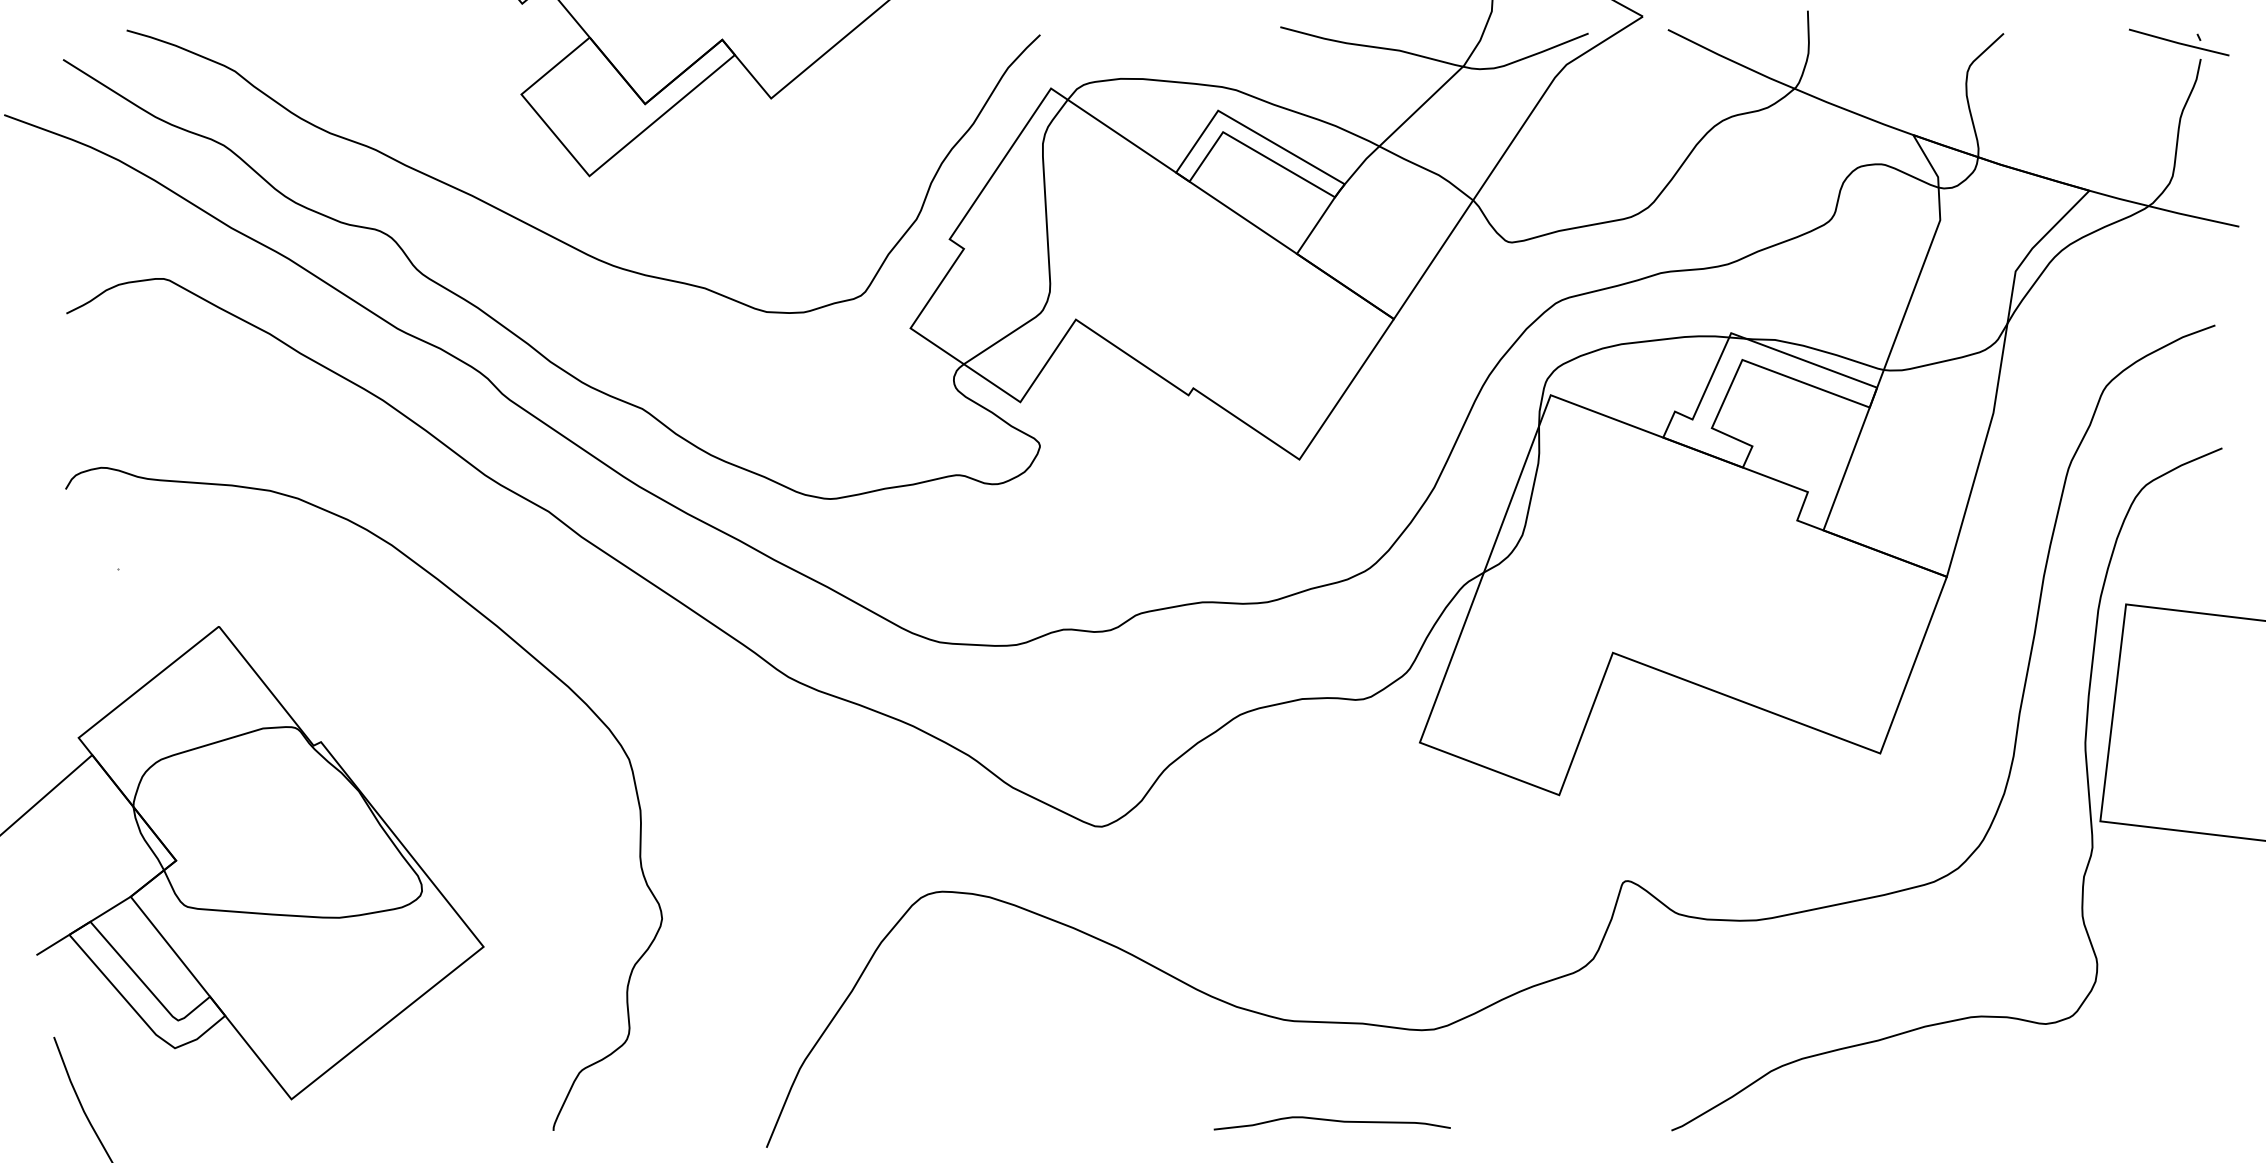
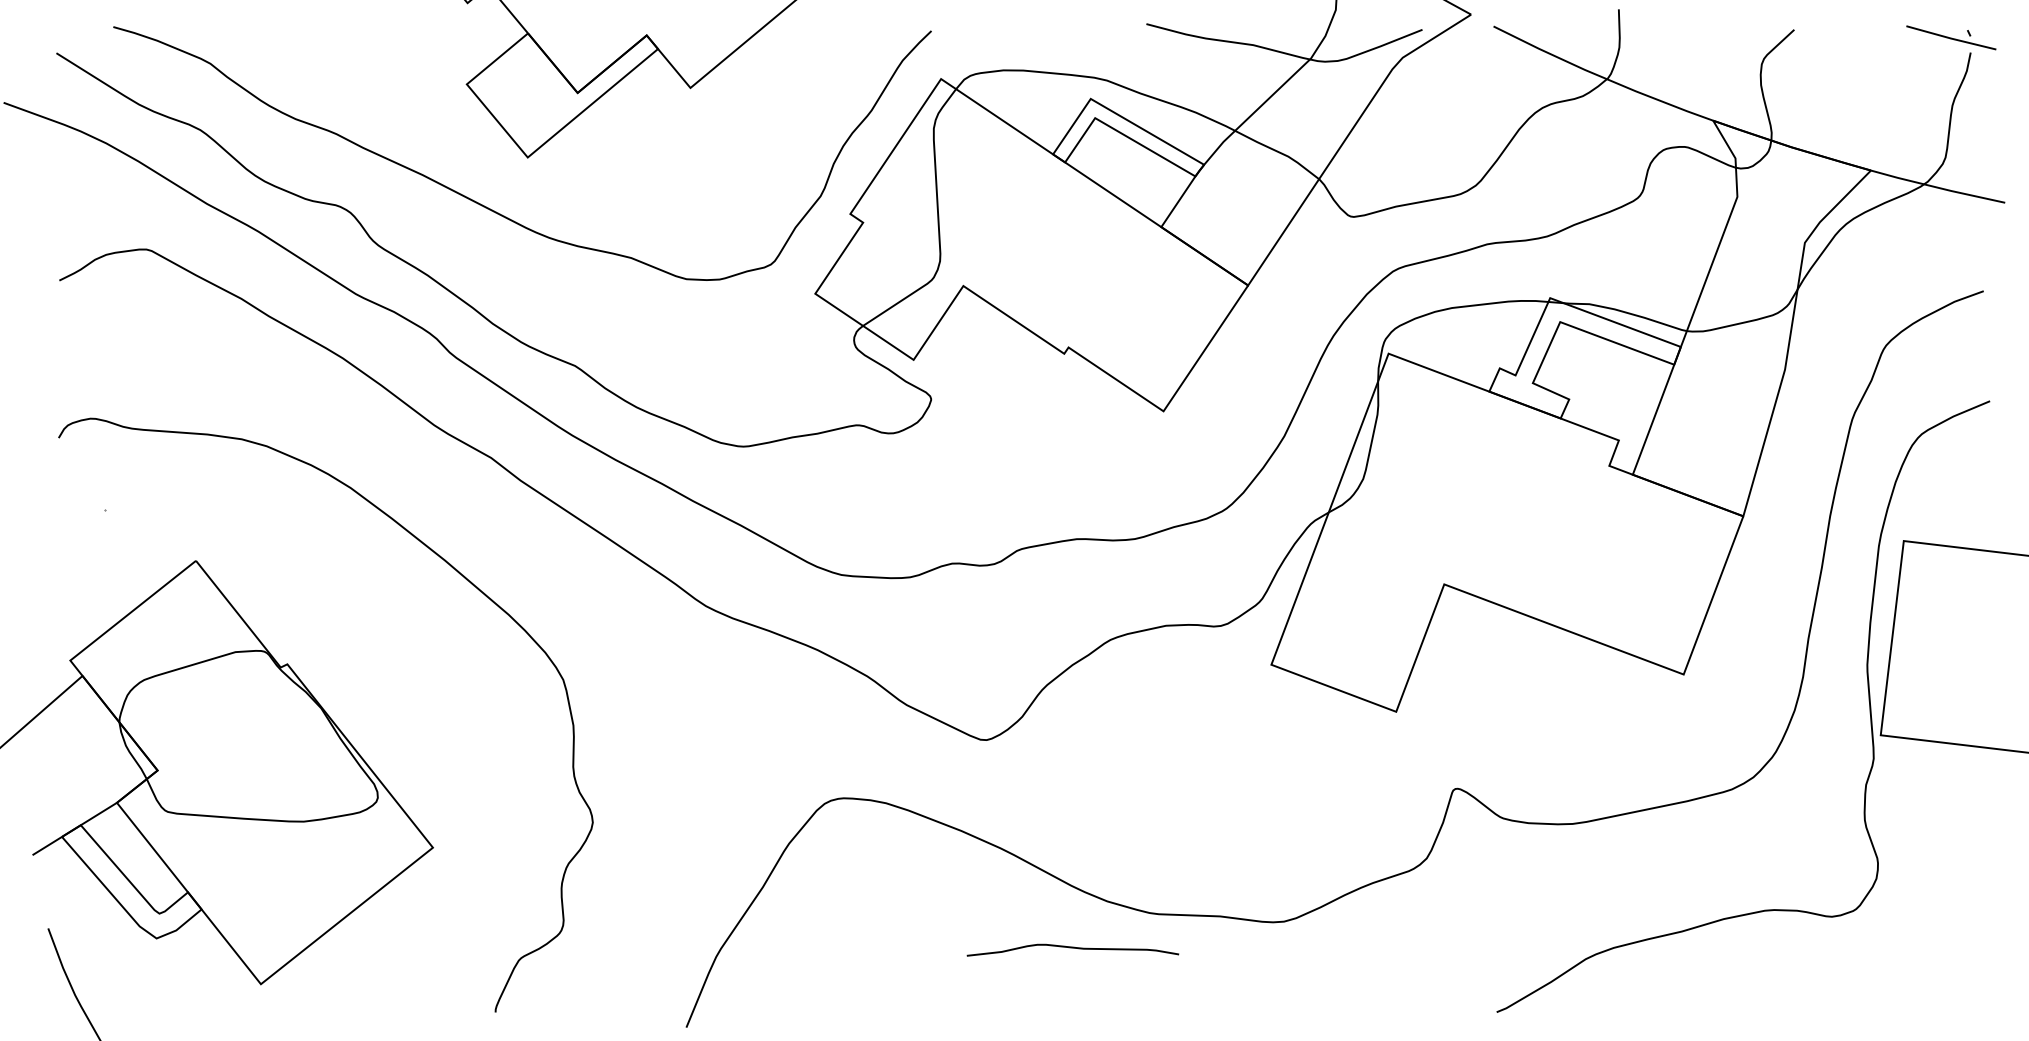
curve: (1331, 1121) -> (1072, 948), moved

